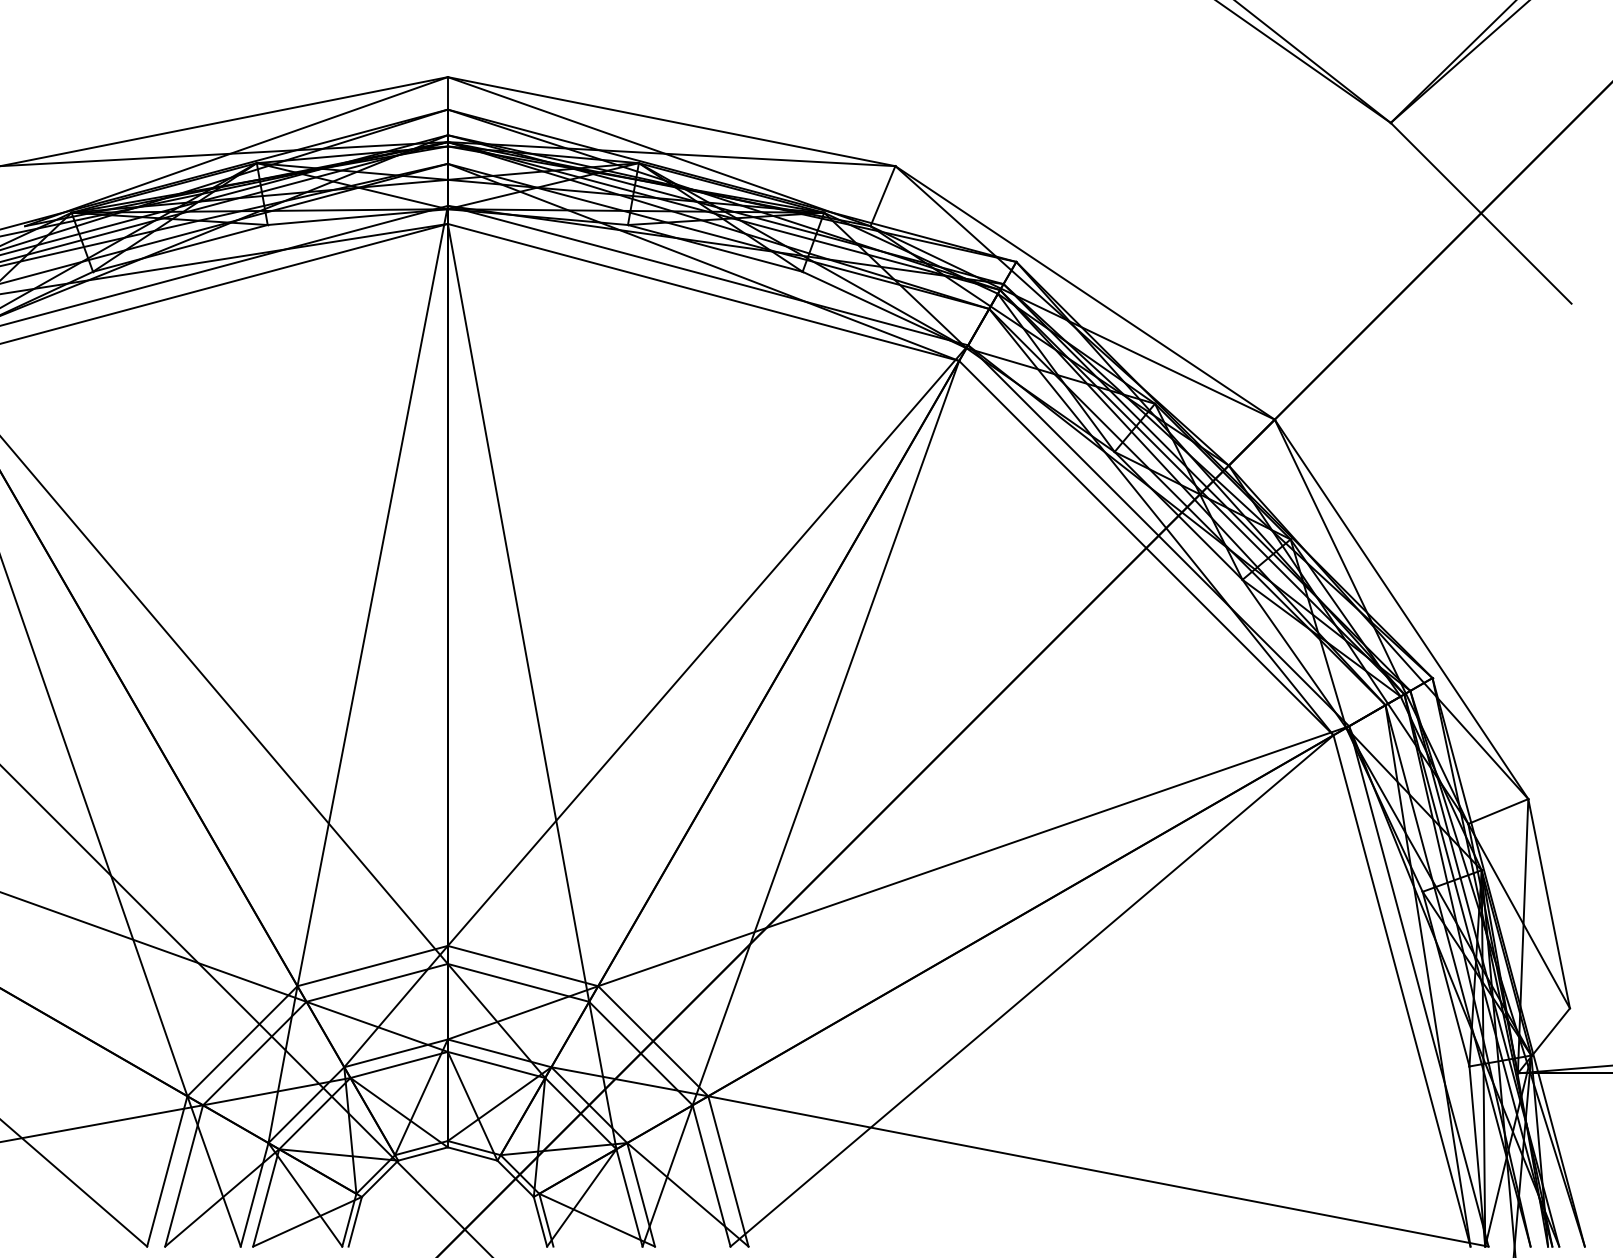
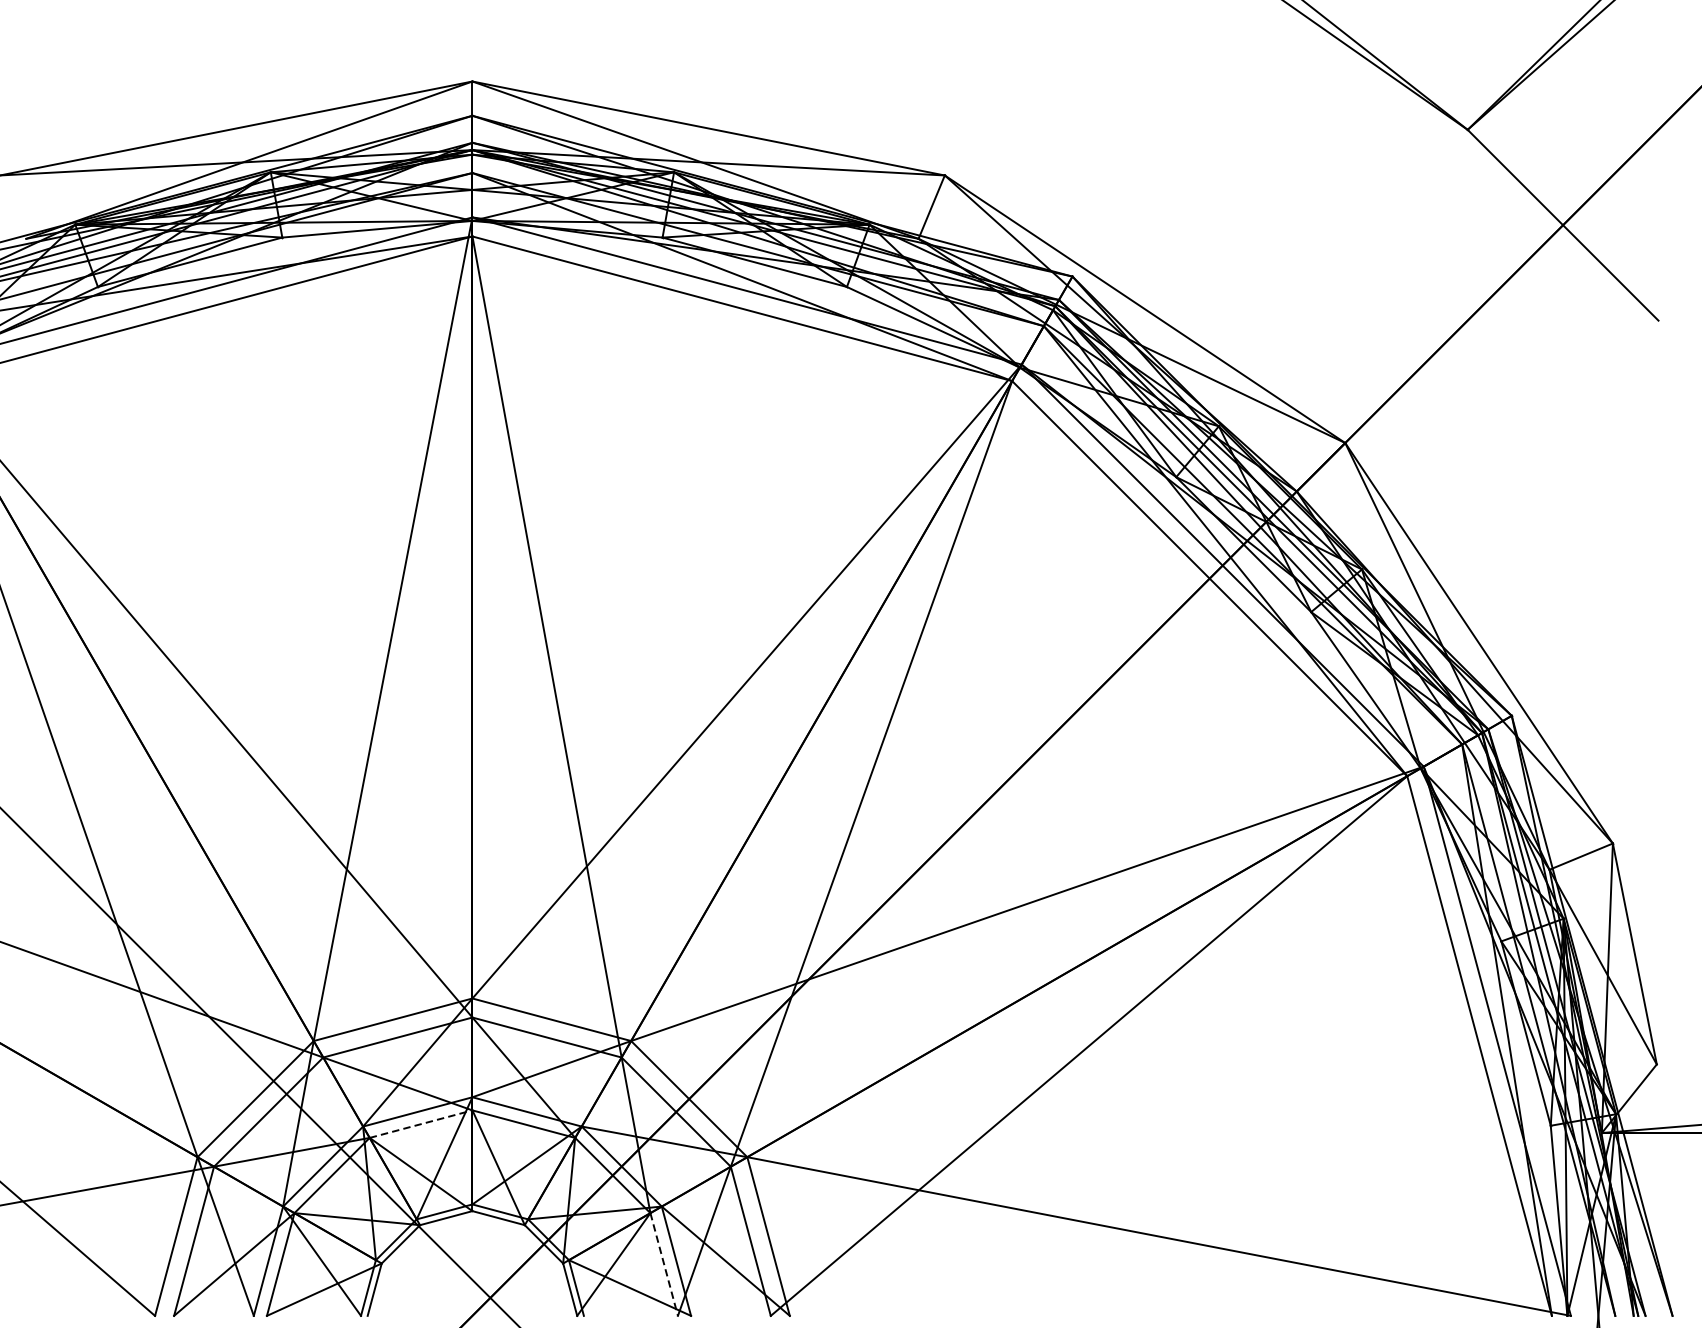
line: (399, 1064) -> (421, 1123), solid -> dashed
line: (629, 1198) -> (664, 1265), solid -> dashed

